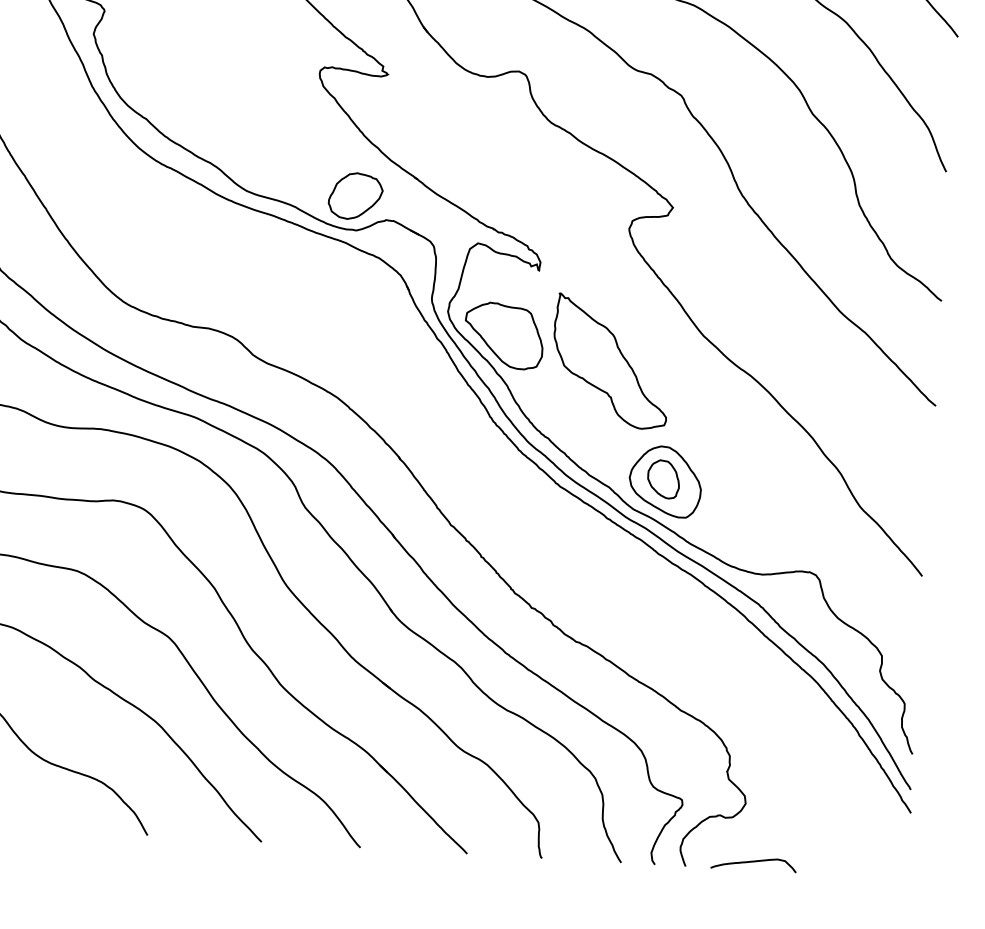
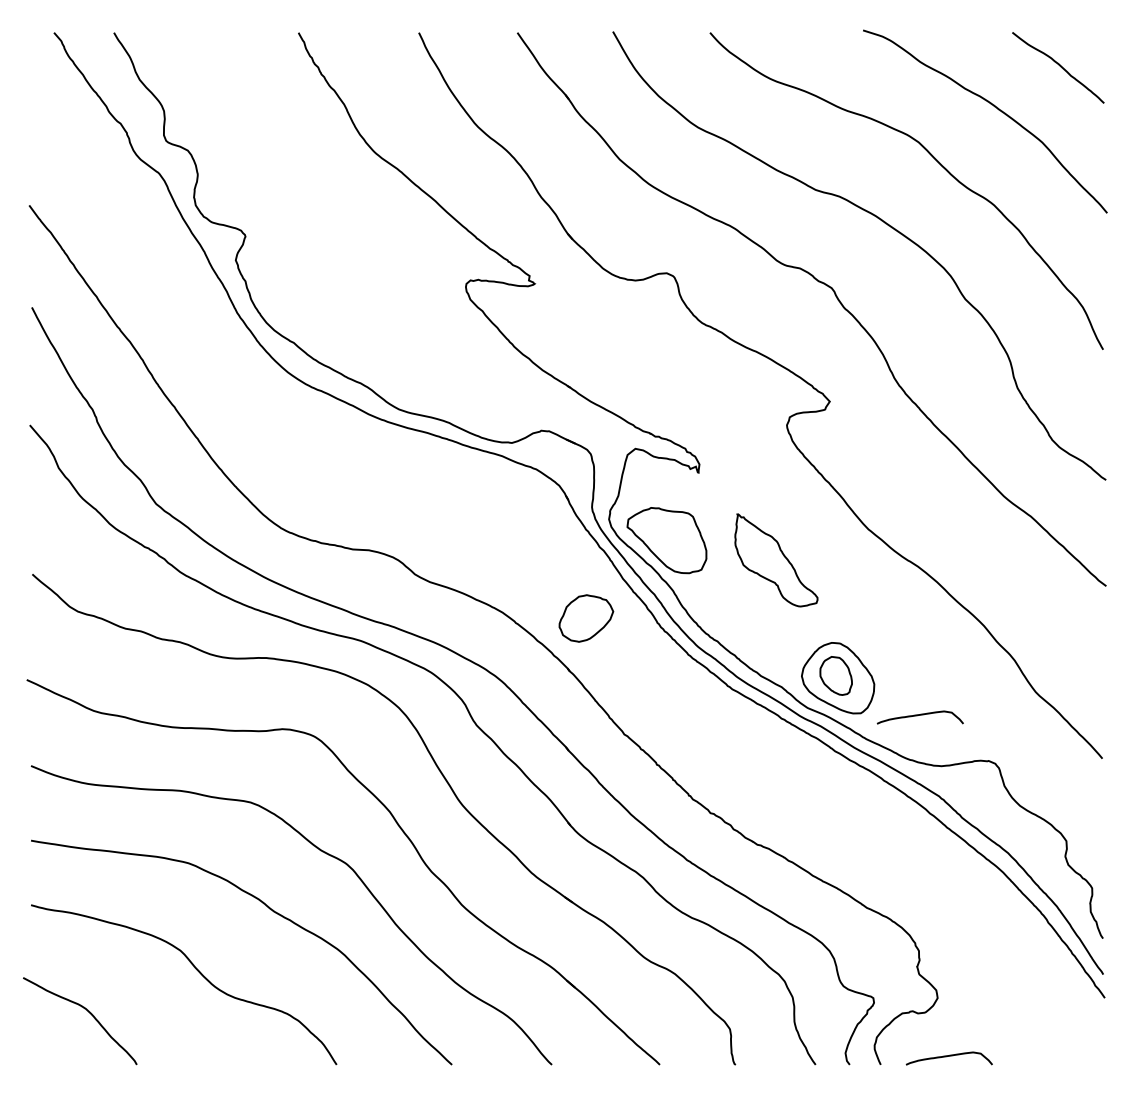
part: (355, 196) -> (586, 618), moved
part: (611, 361) -> (776, 560), size x0.7
curve: (743, 523) -> (919, 715), added

